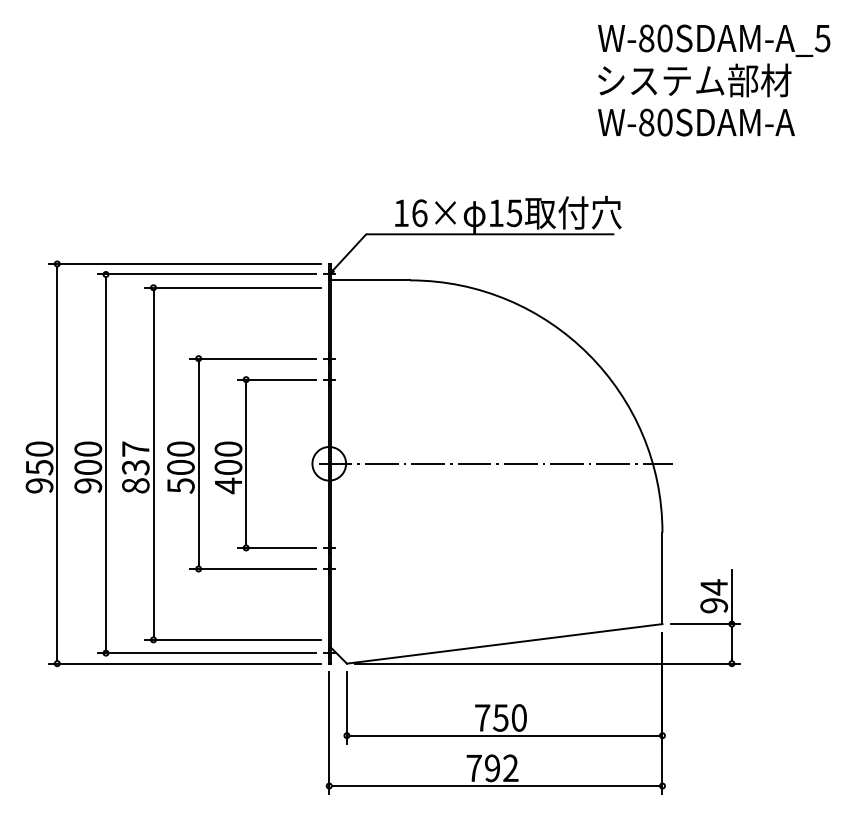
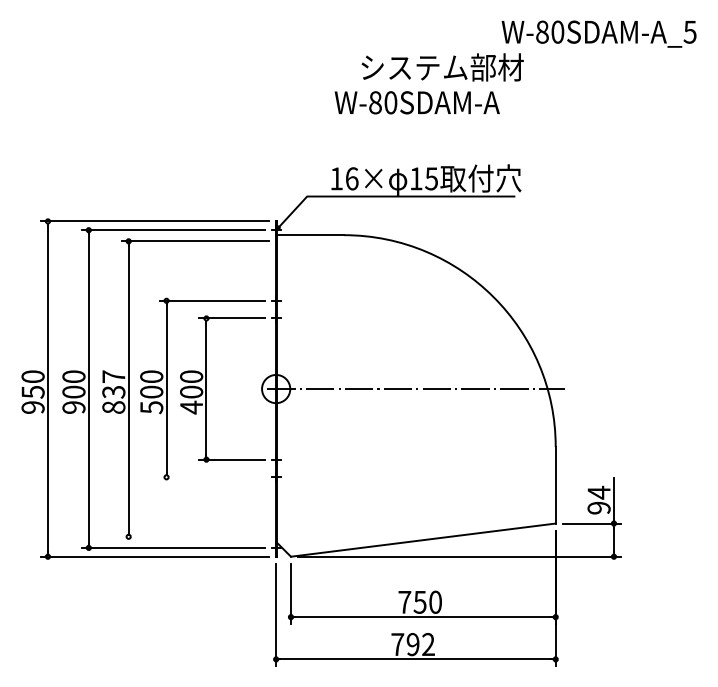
text: (694, 80) -> (442, 67), moved
text: (696, 122) -> (417, 102), moved
line: (252, 568) -> (211, 476), removed
line: (232, 639) -> (194, 536), removed

